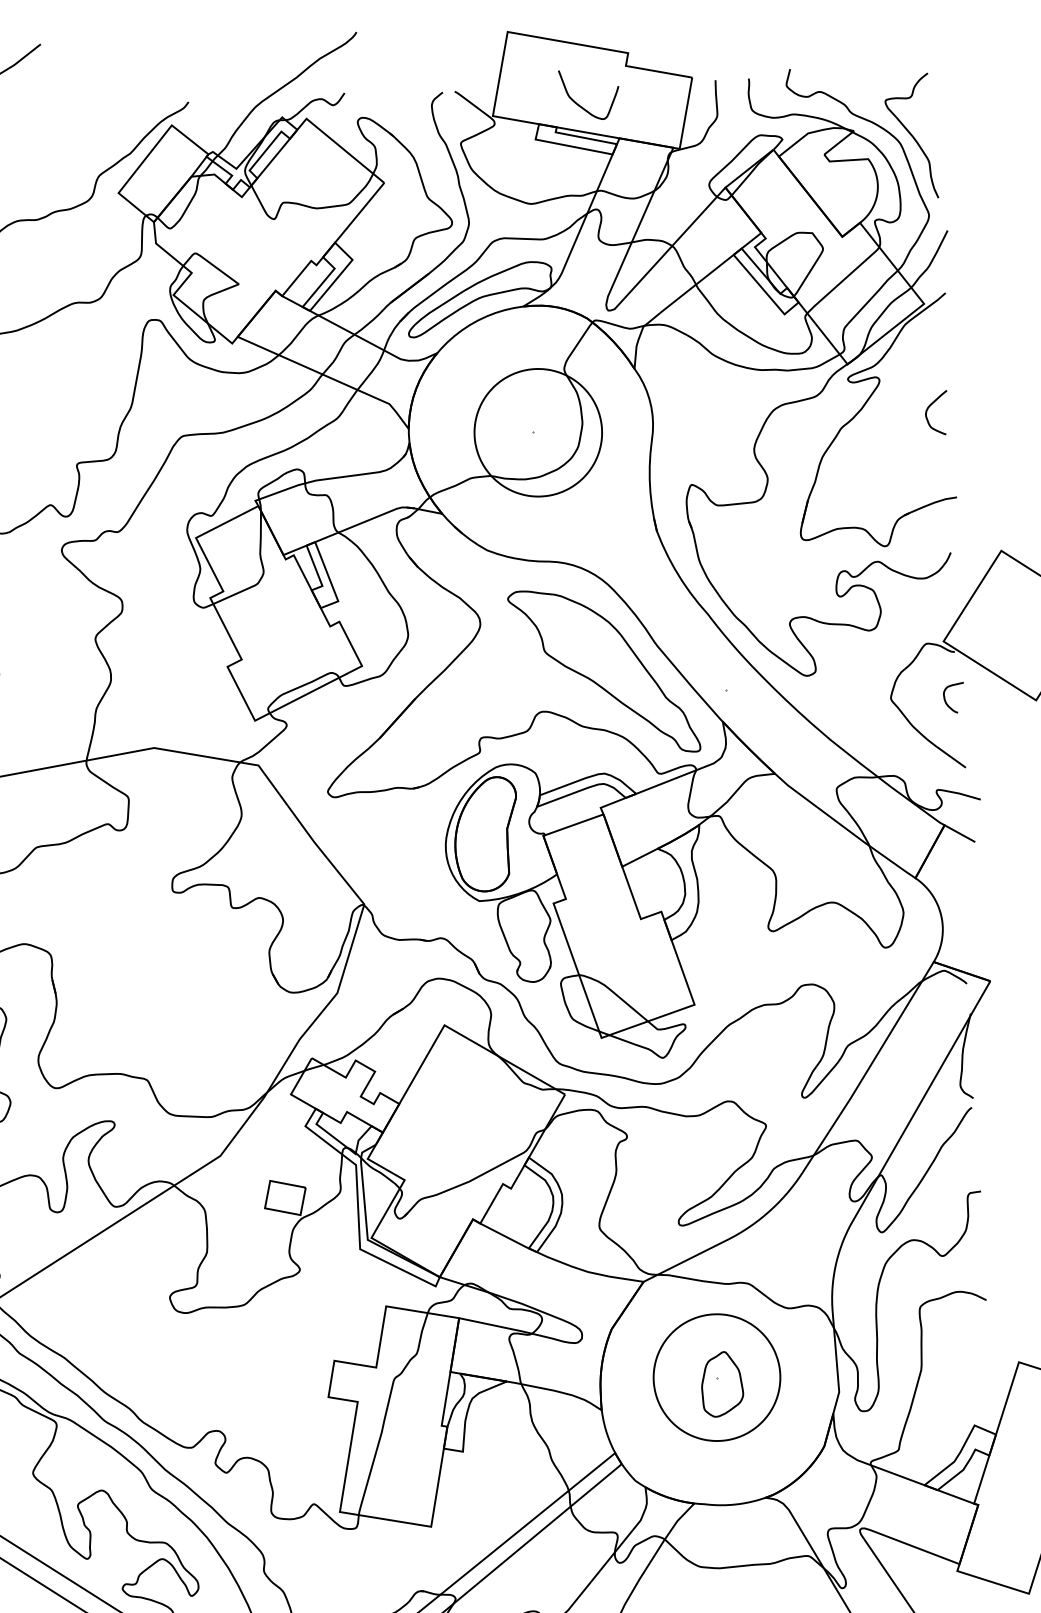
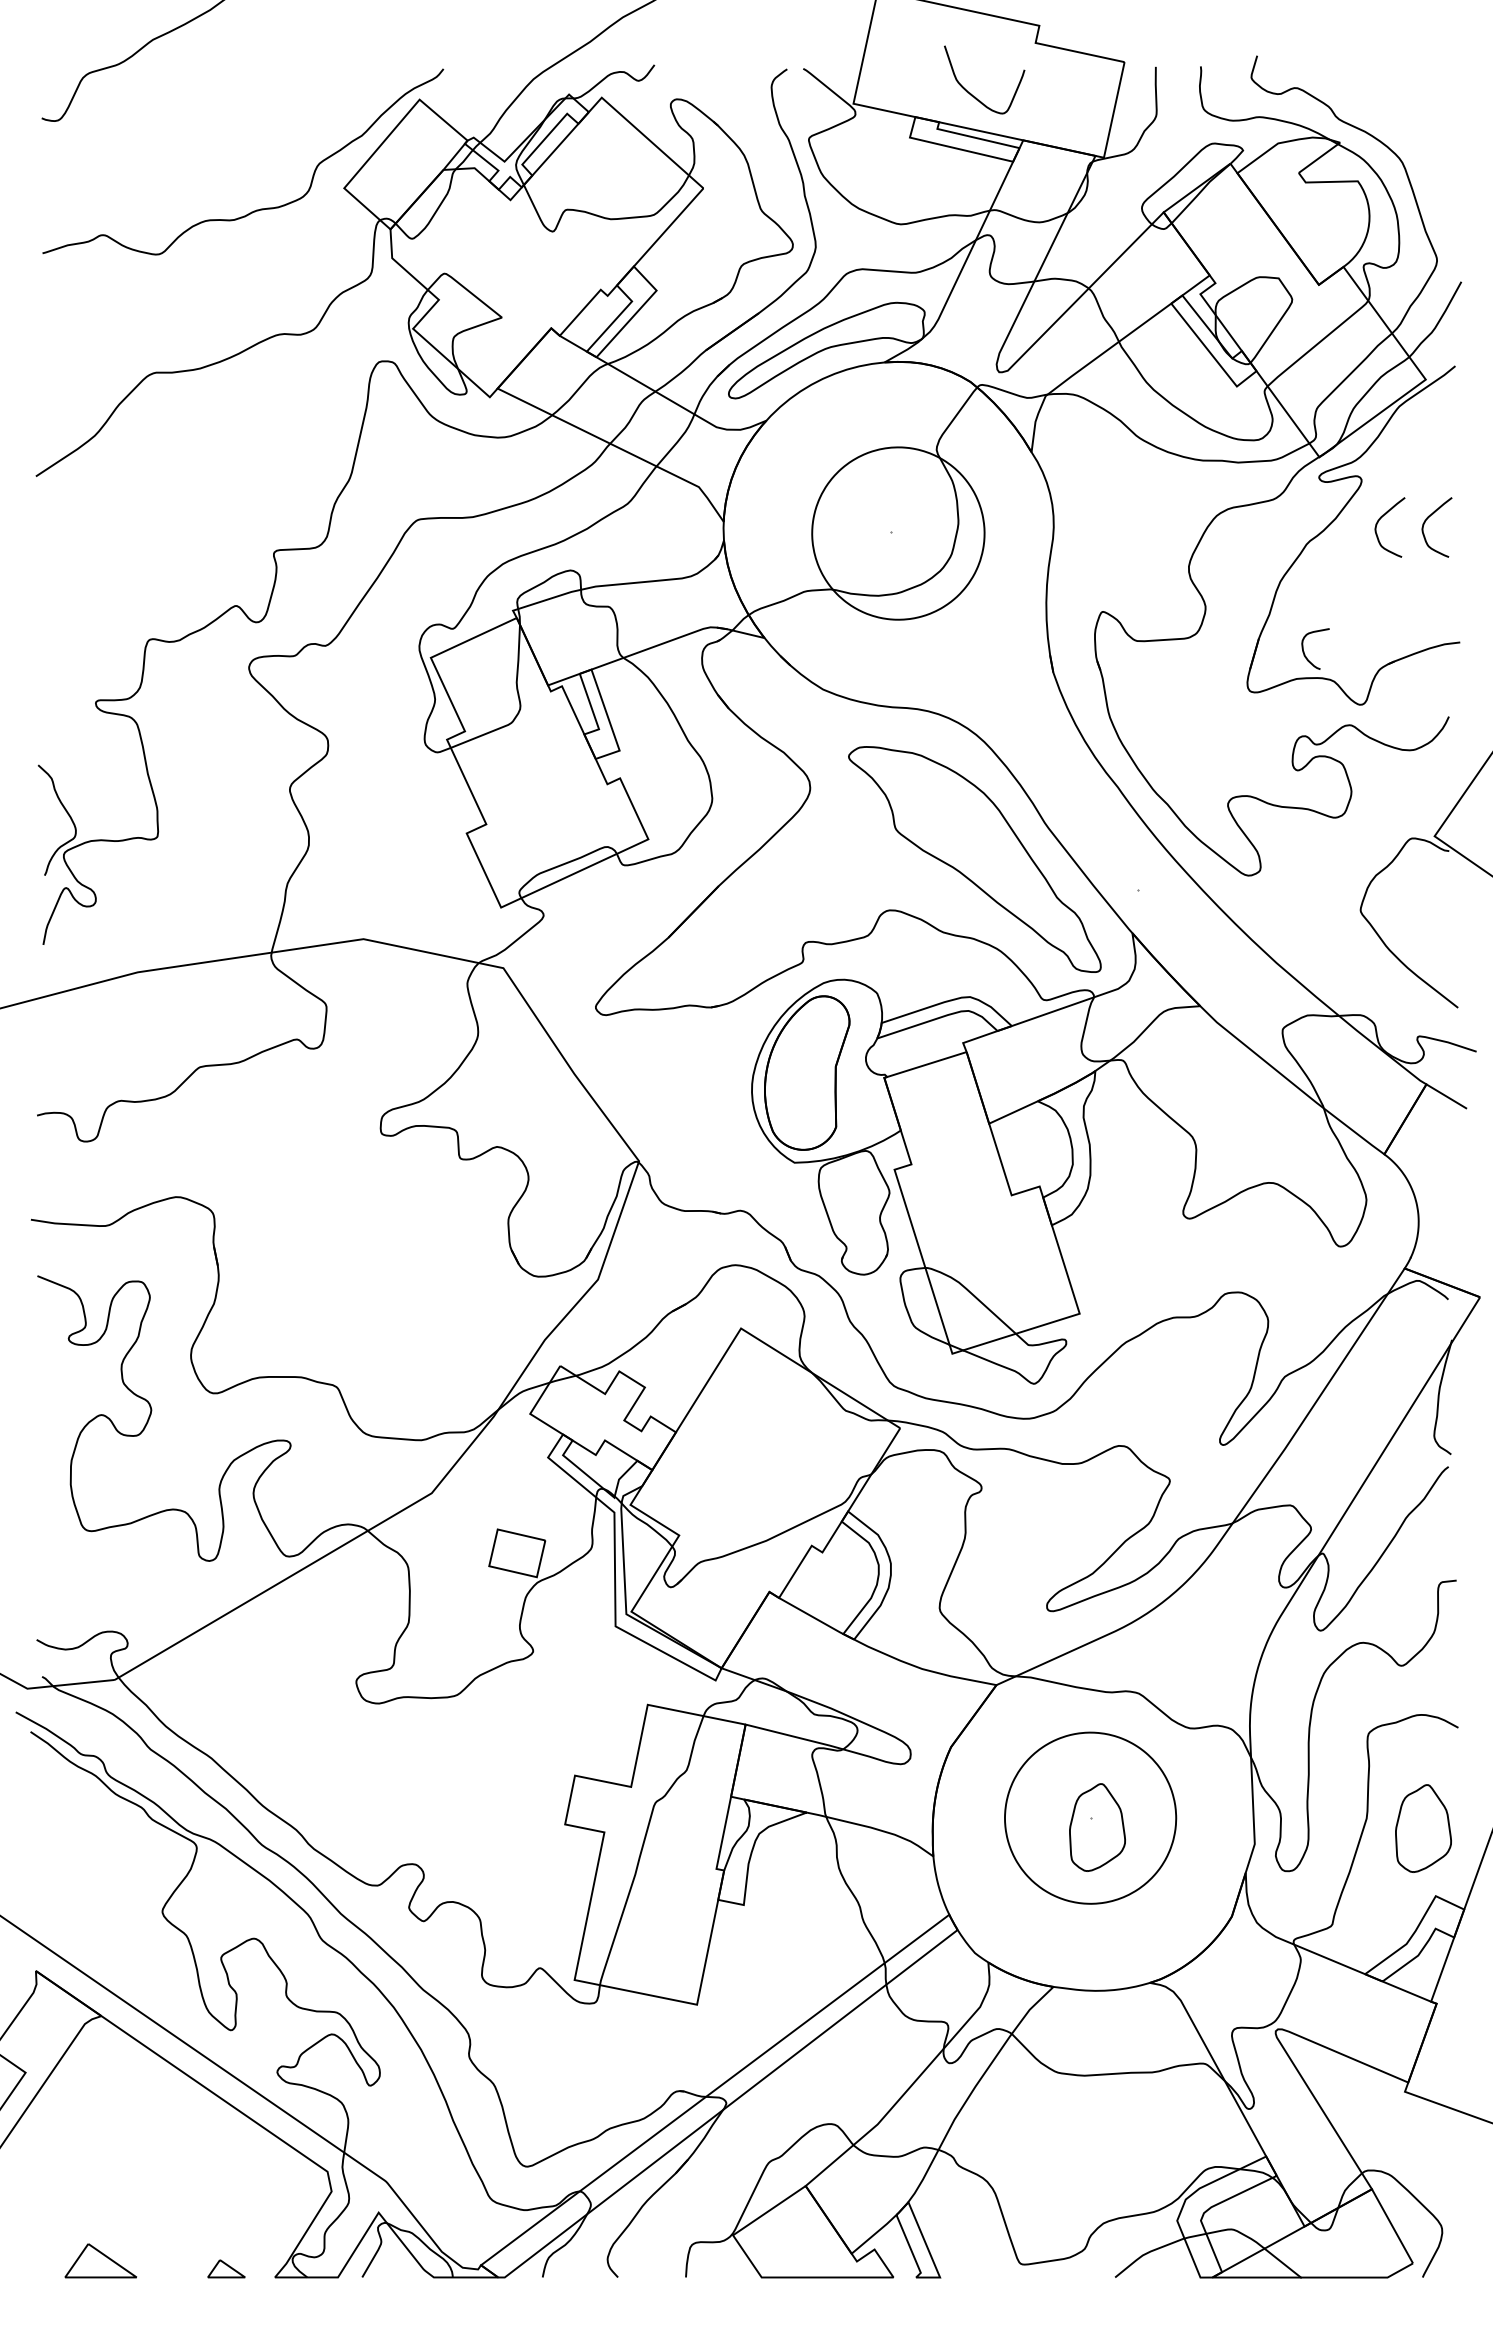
curve: (911, 136) -> (1417, 152), removed
curve: (895, 407) -> (1381, 518), added
curve: (945, 700) -> (1304, 651), moved
part: (963, 1375) -> (1423, 1828), added

